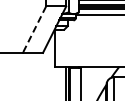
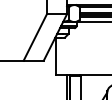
line: (34, 29) -> (35, 37), dashed -> solid

